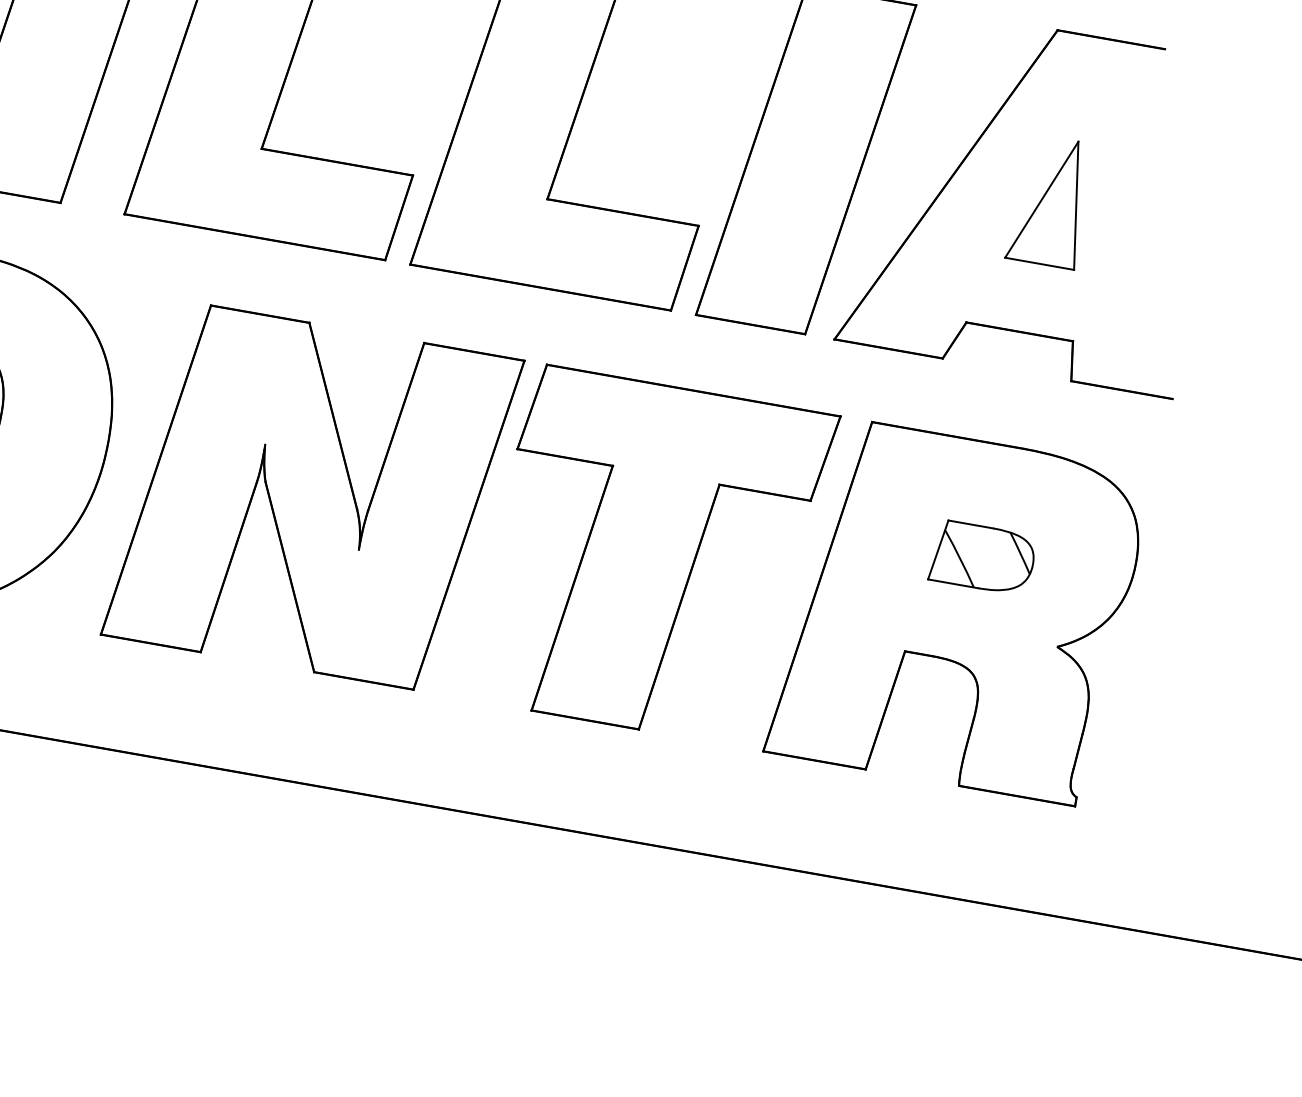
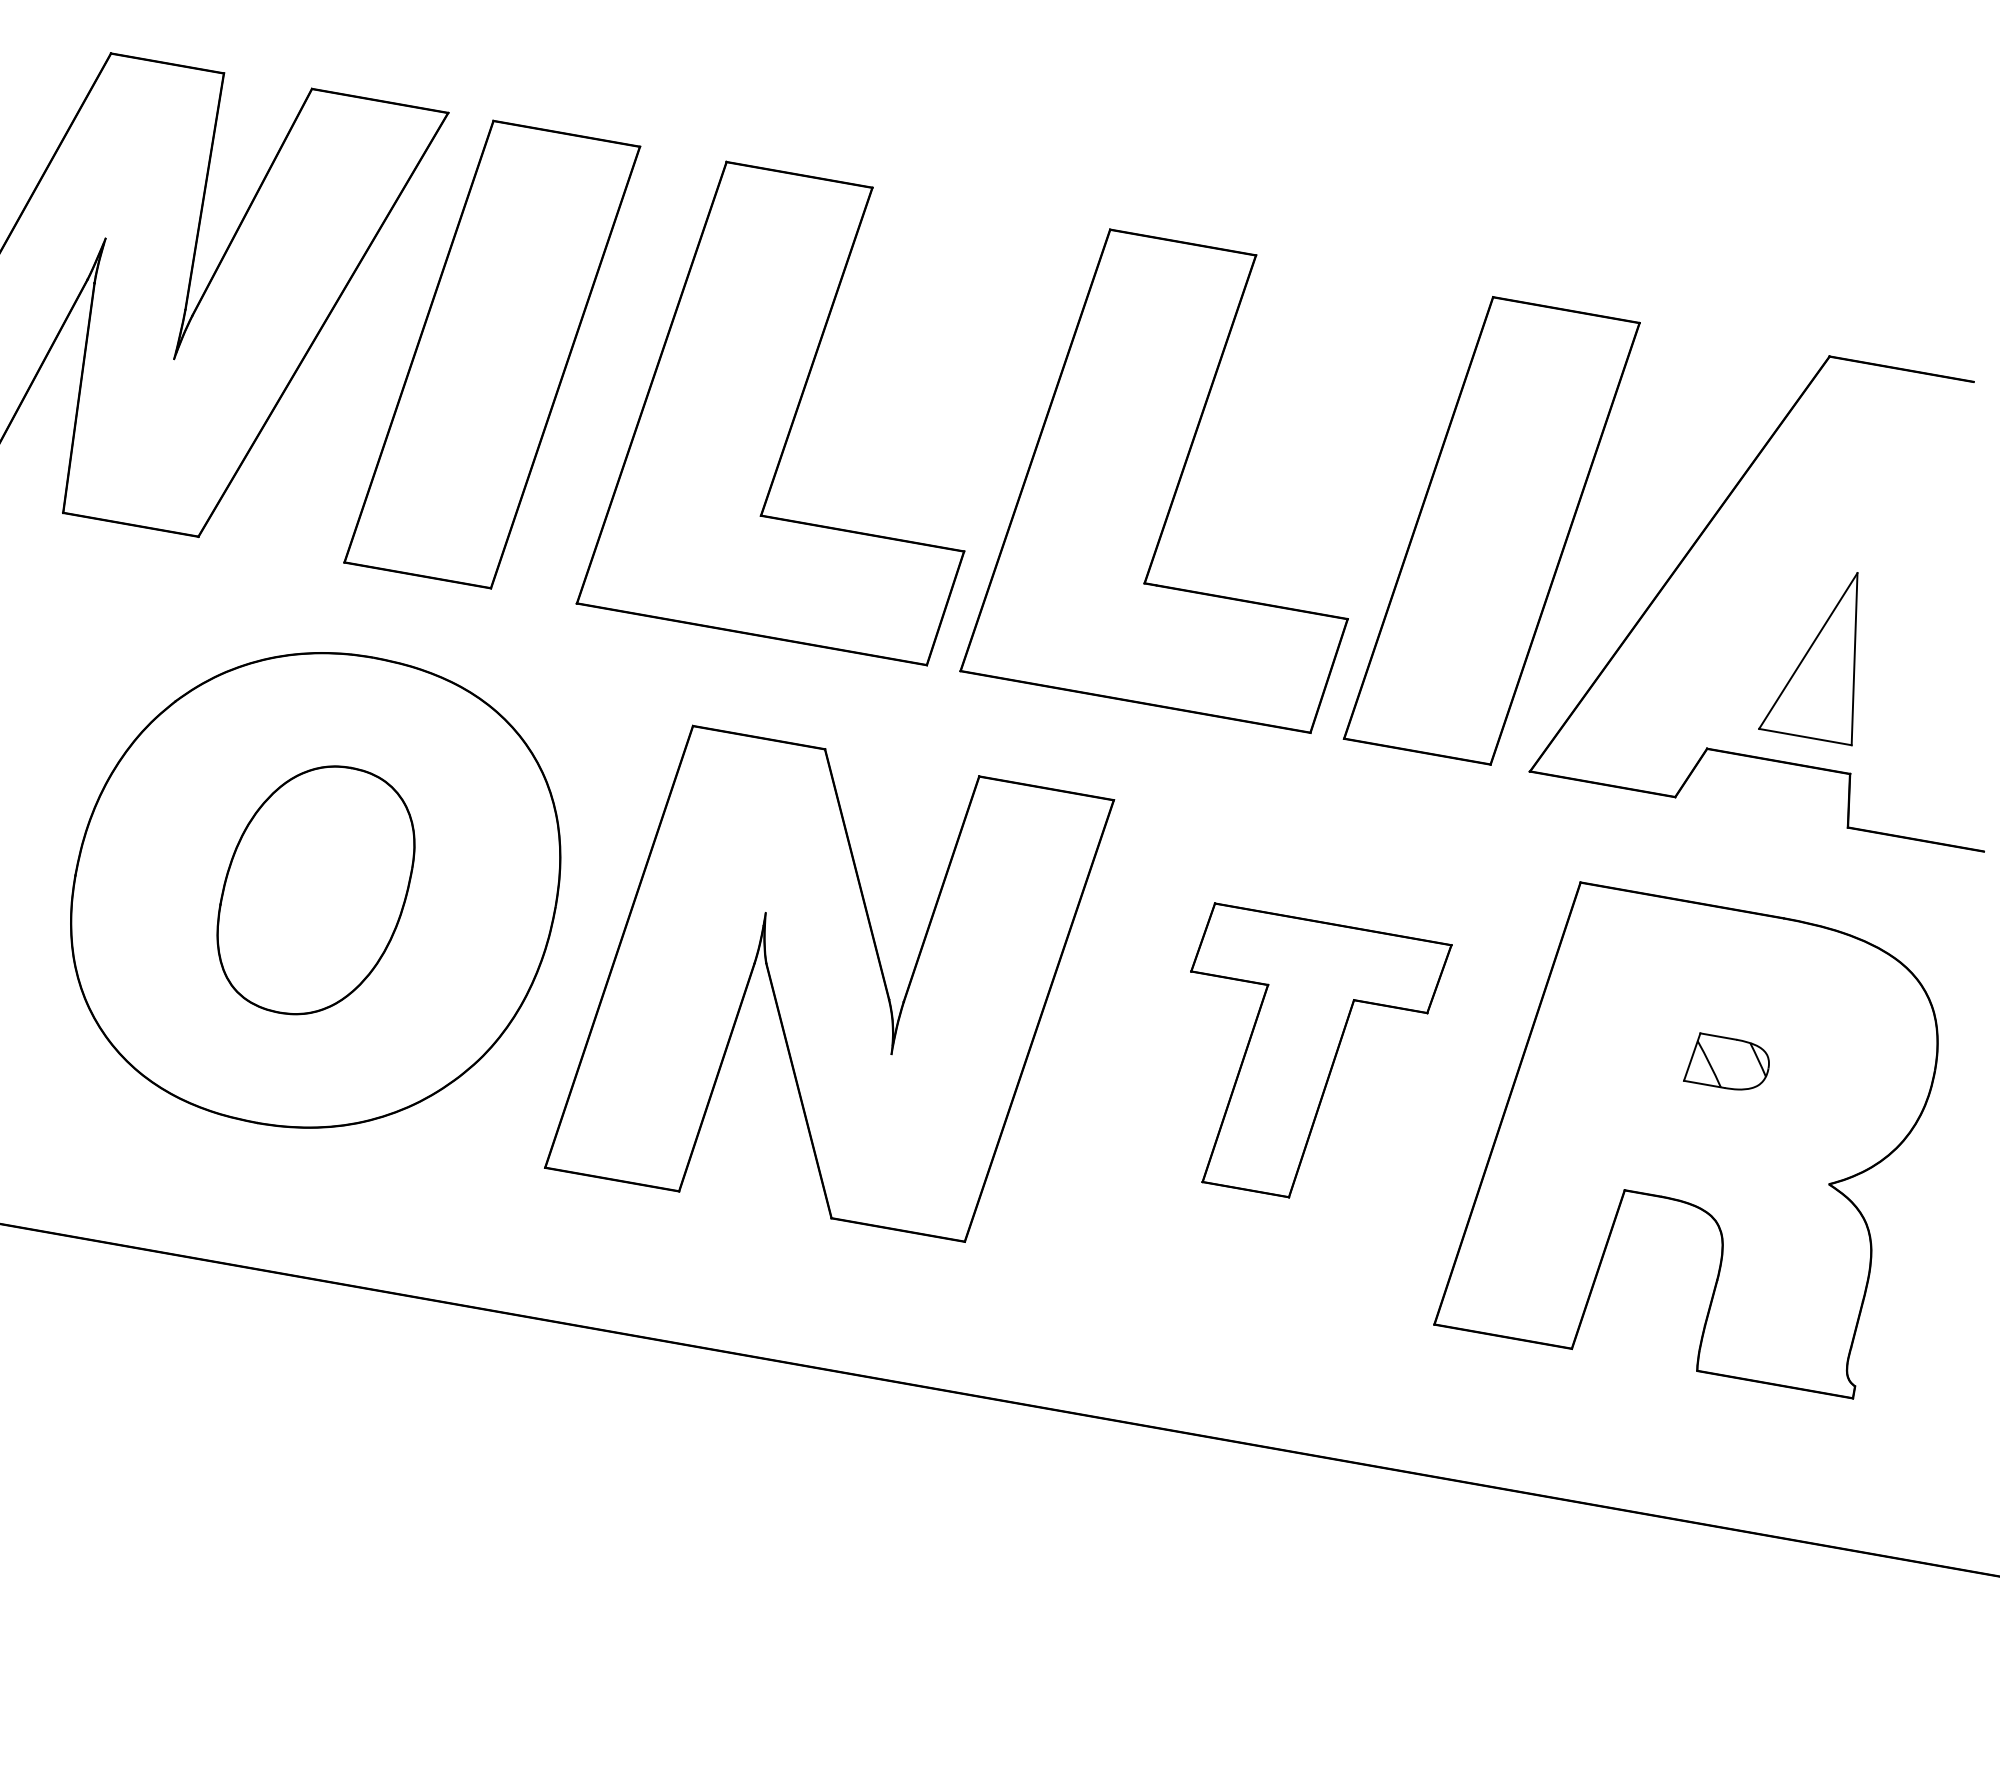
part: (1041, 206) -> (1808, 659), moved
part: (679, 547) -> (1321, 1050), size x0.6
part: (980, 555) -> (1726, 1061), size x0.6

